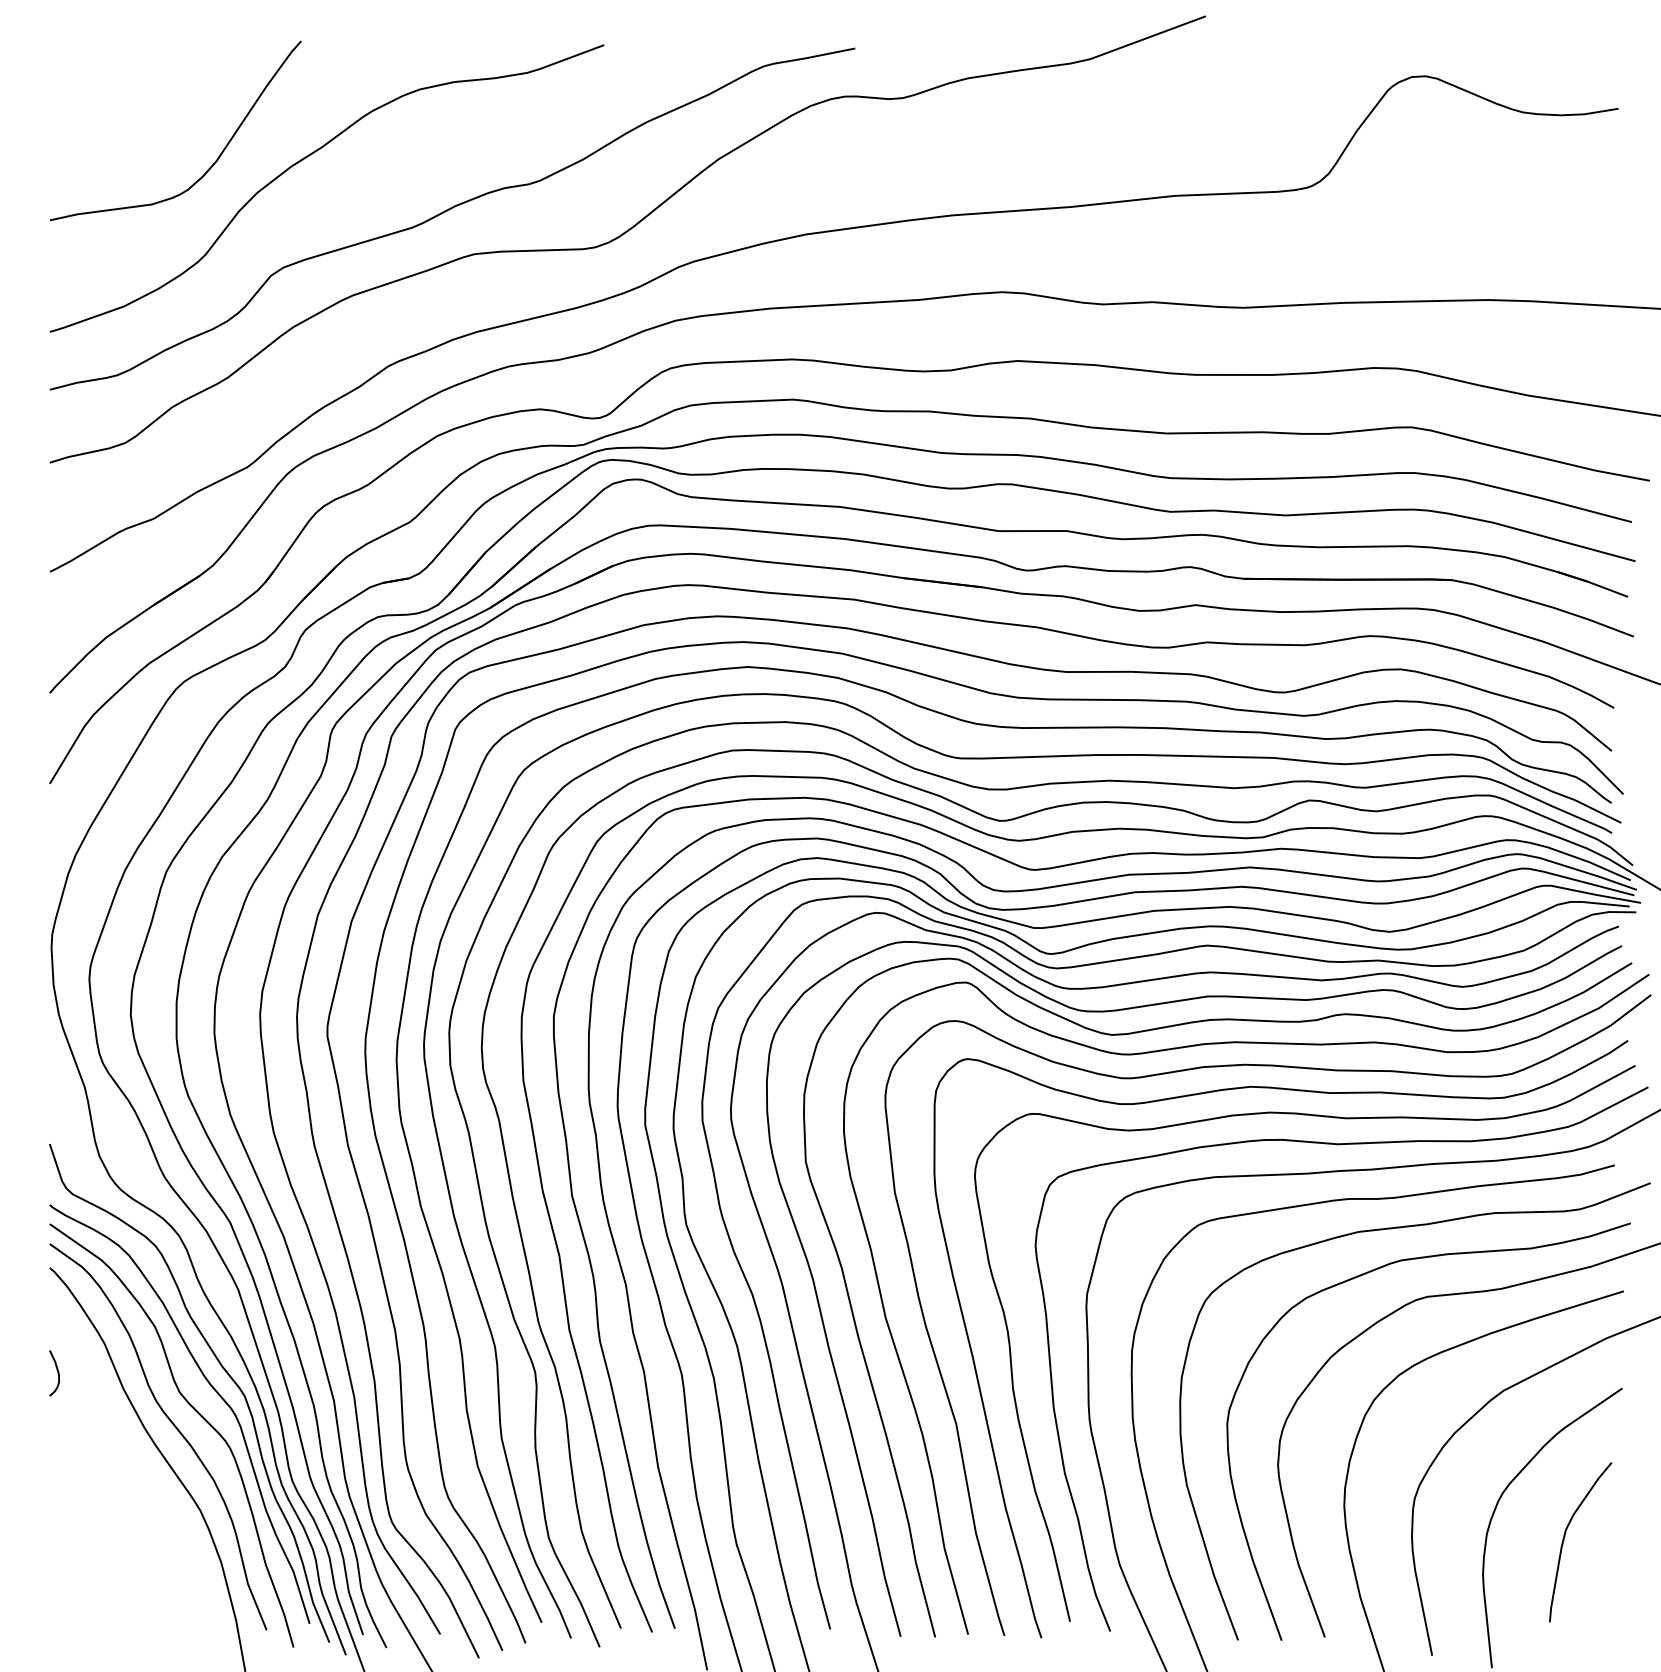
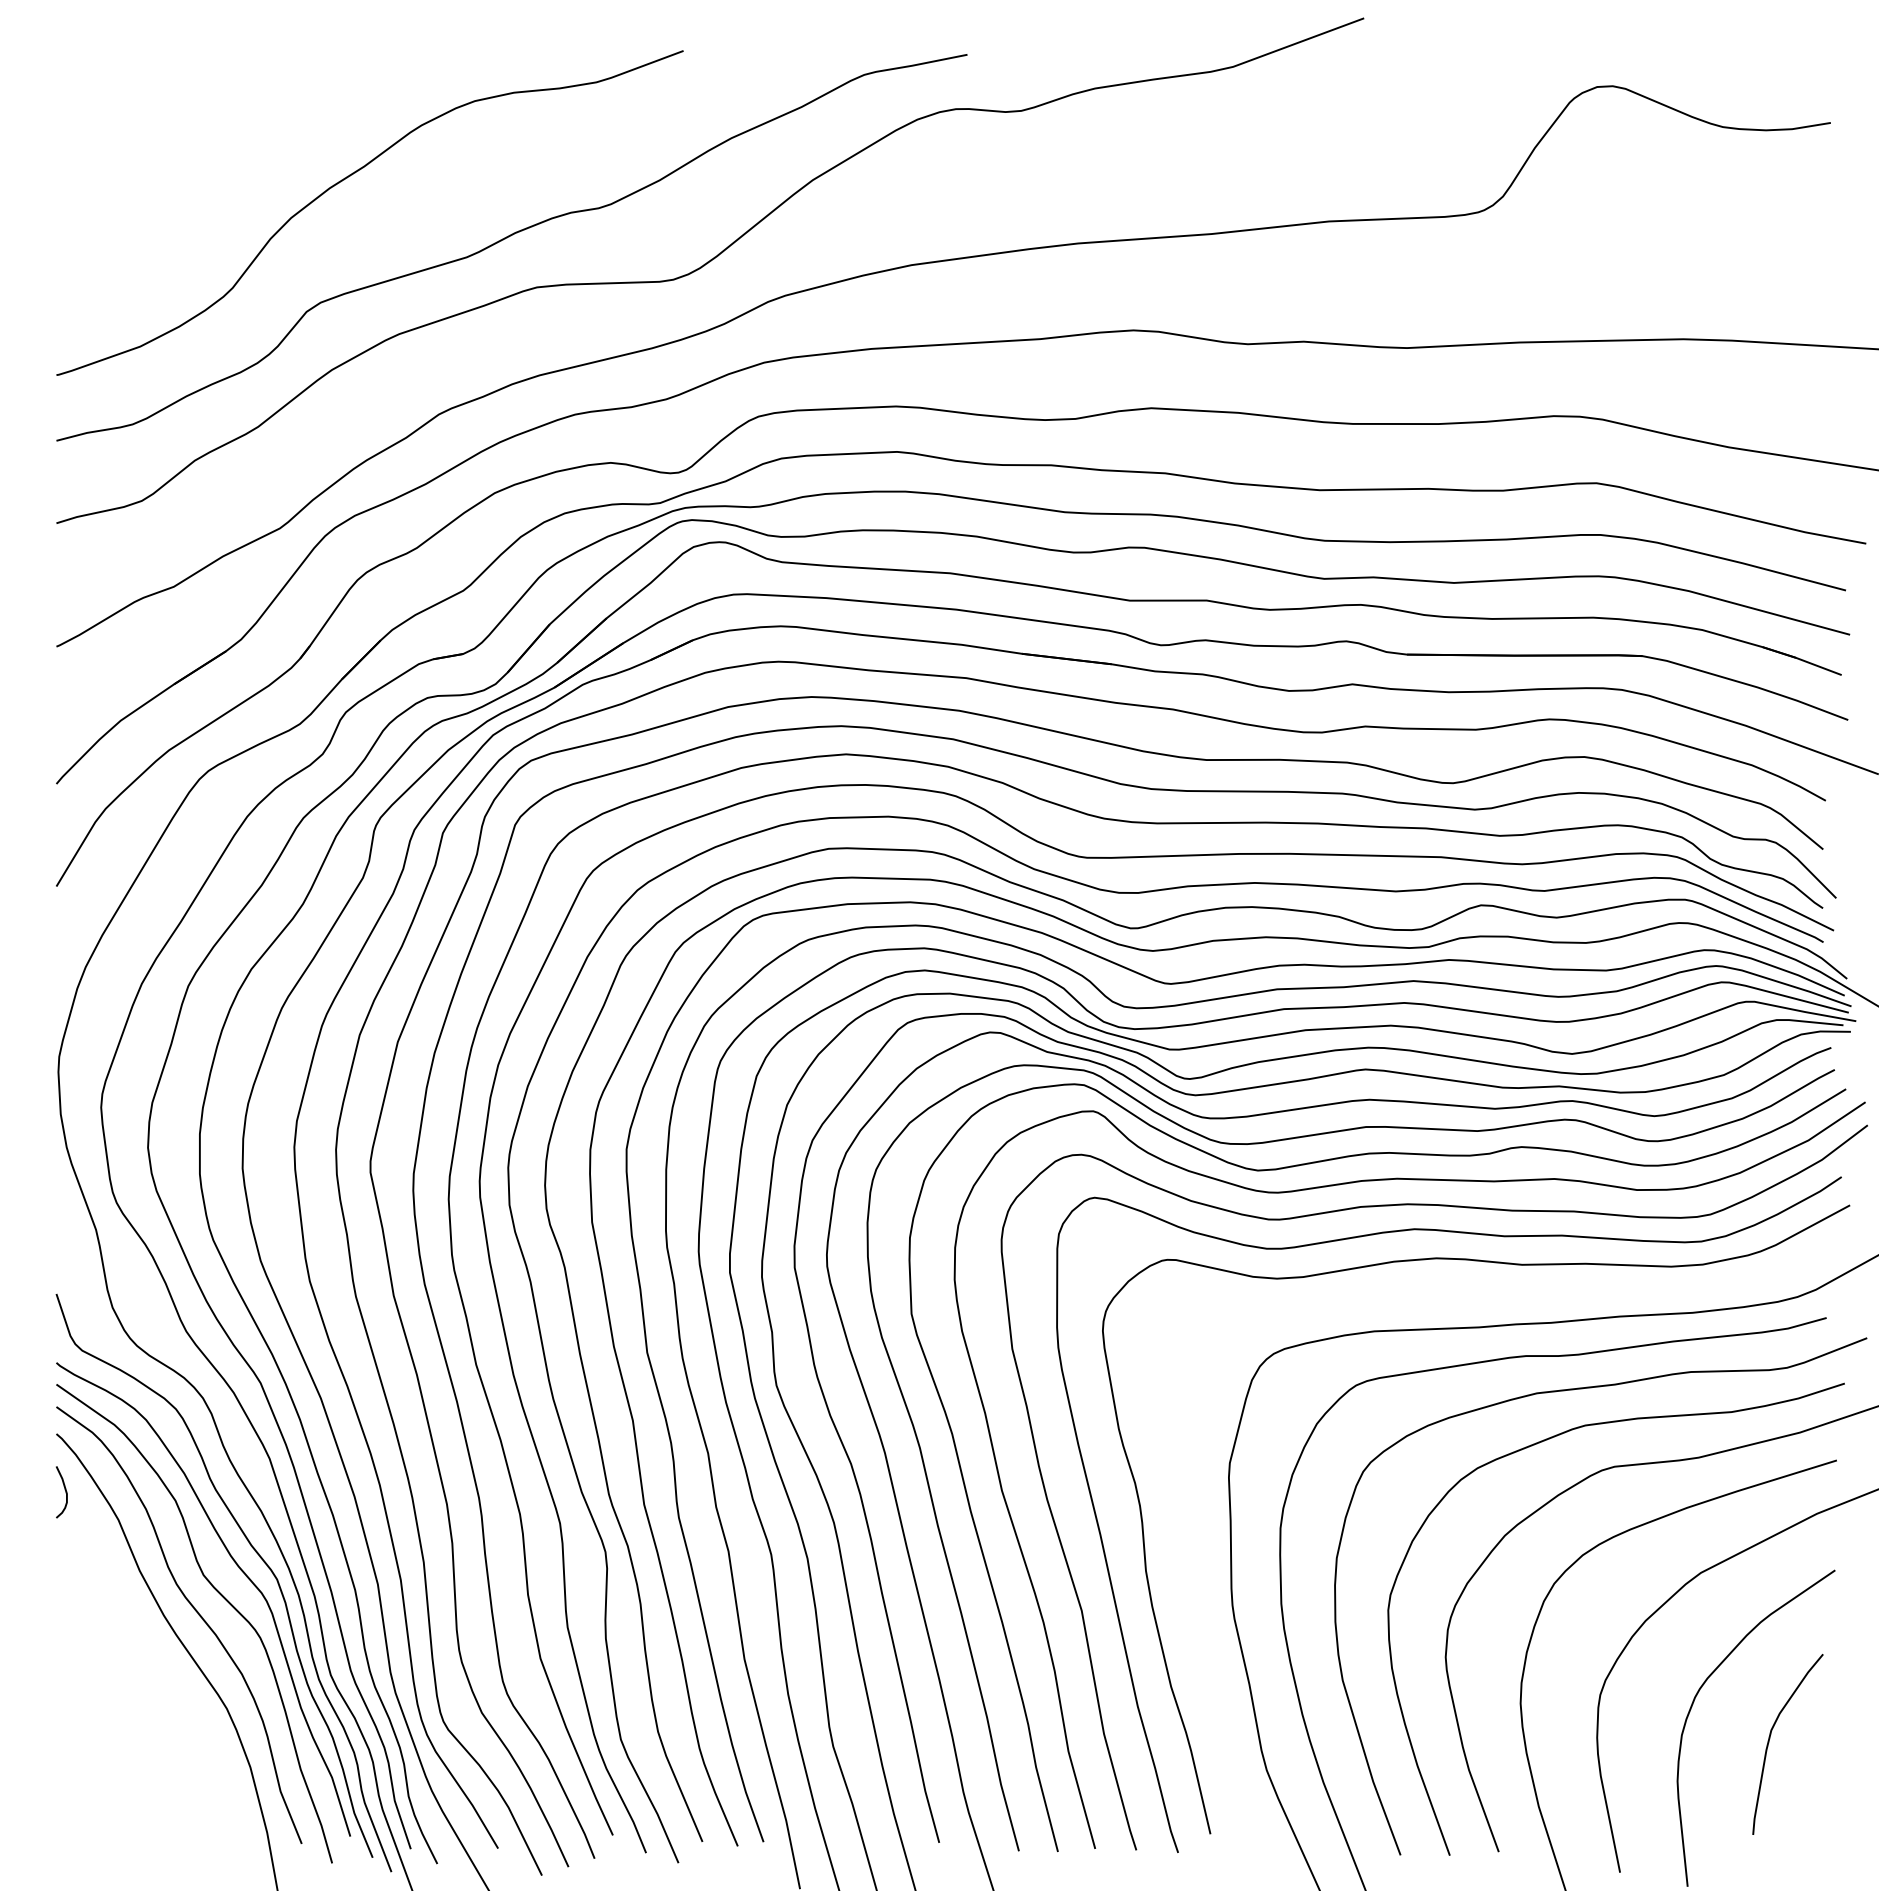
curve: (212, 164) -> (240, 185), removed
curve: (1337, 1145) -> (1513, 1295), removed
curve: (57, 1373) -> (65, 1492), moved

